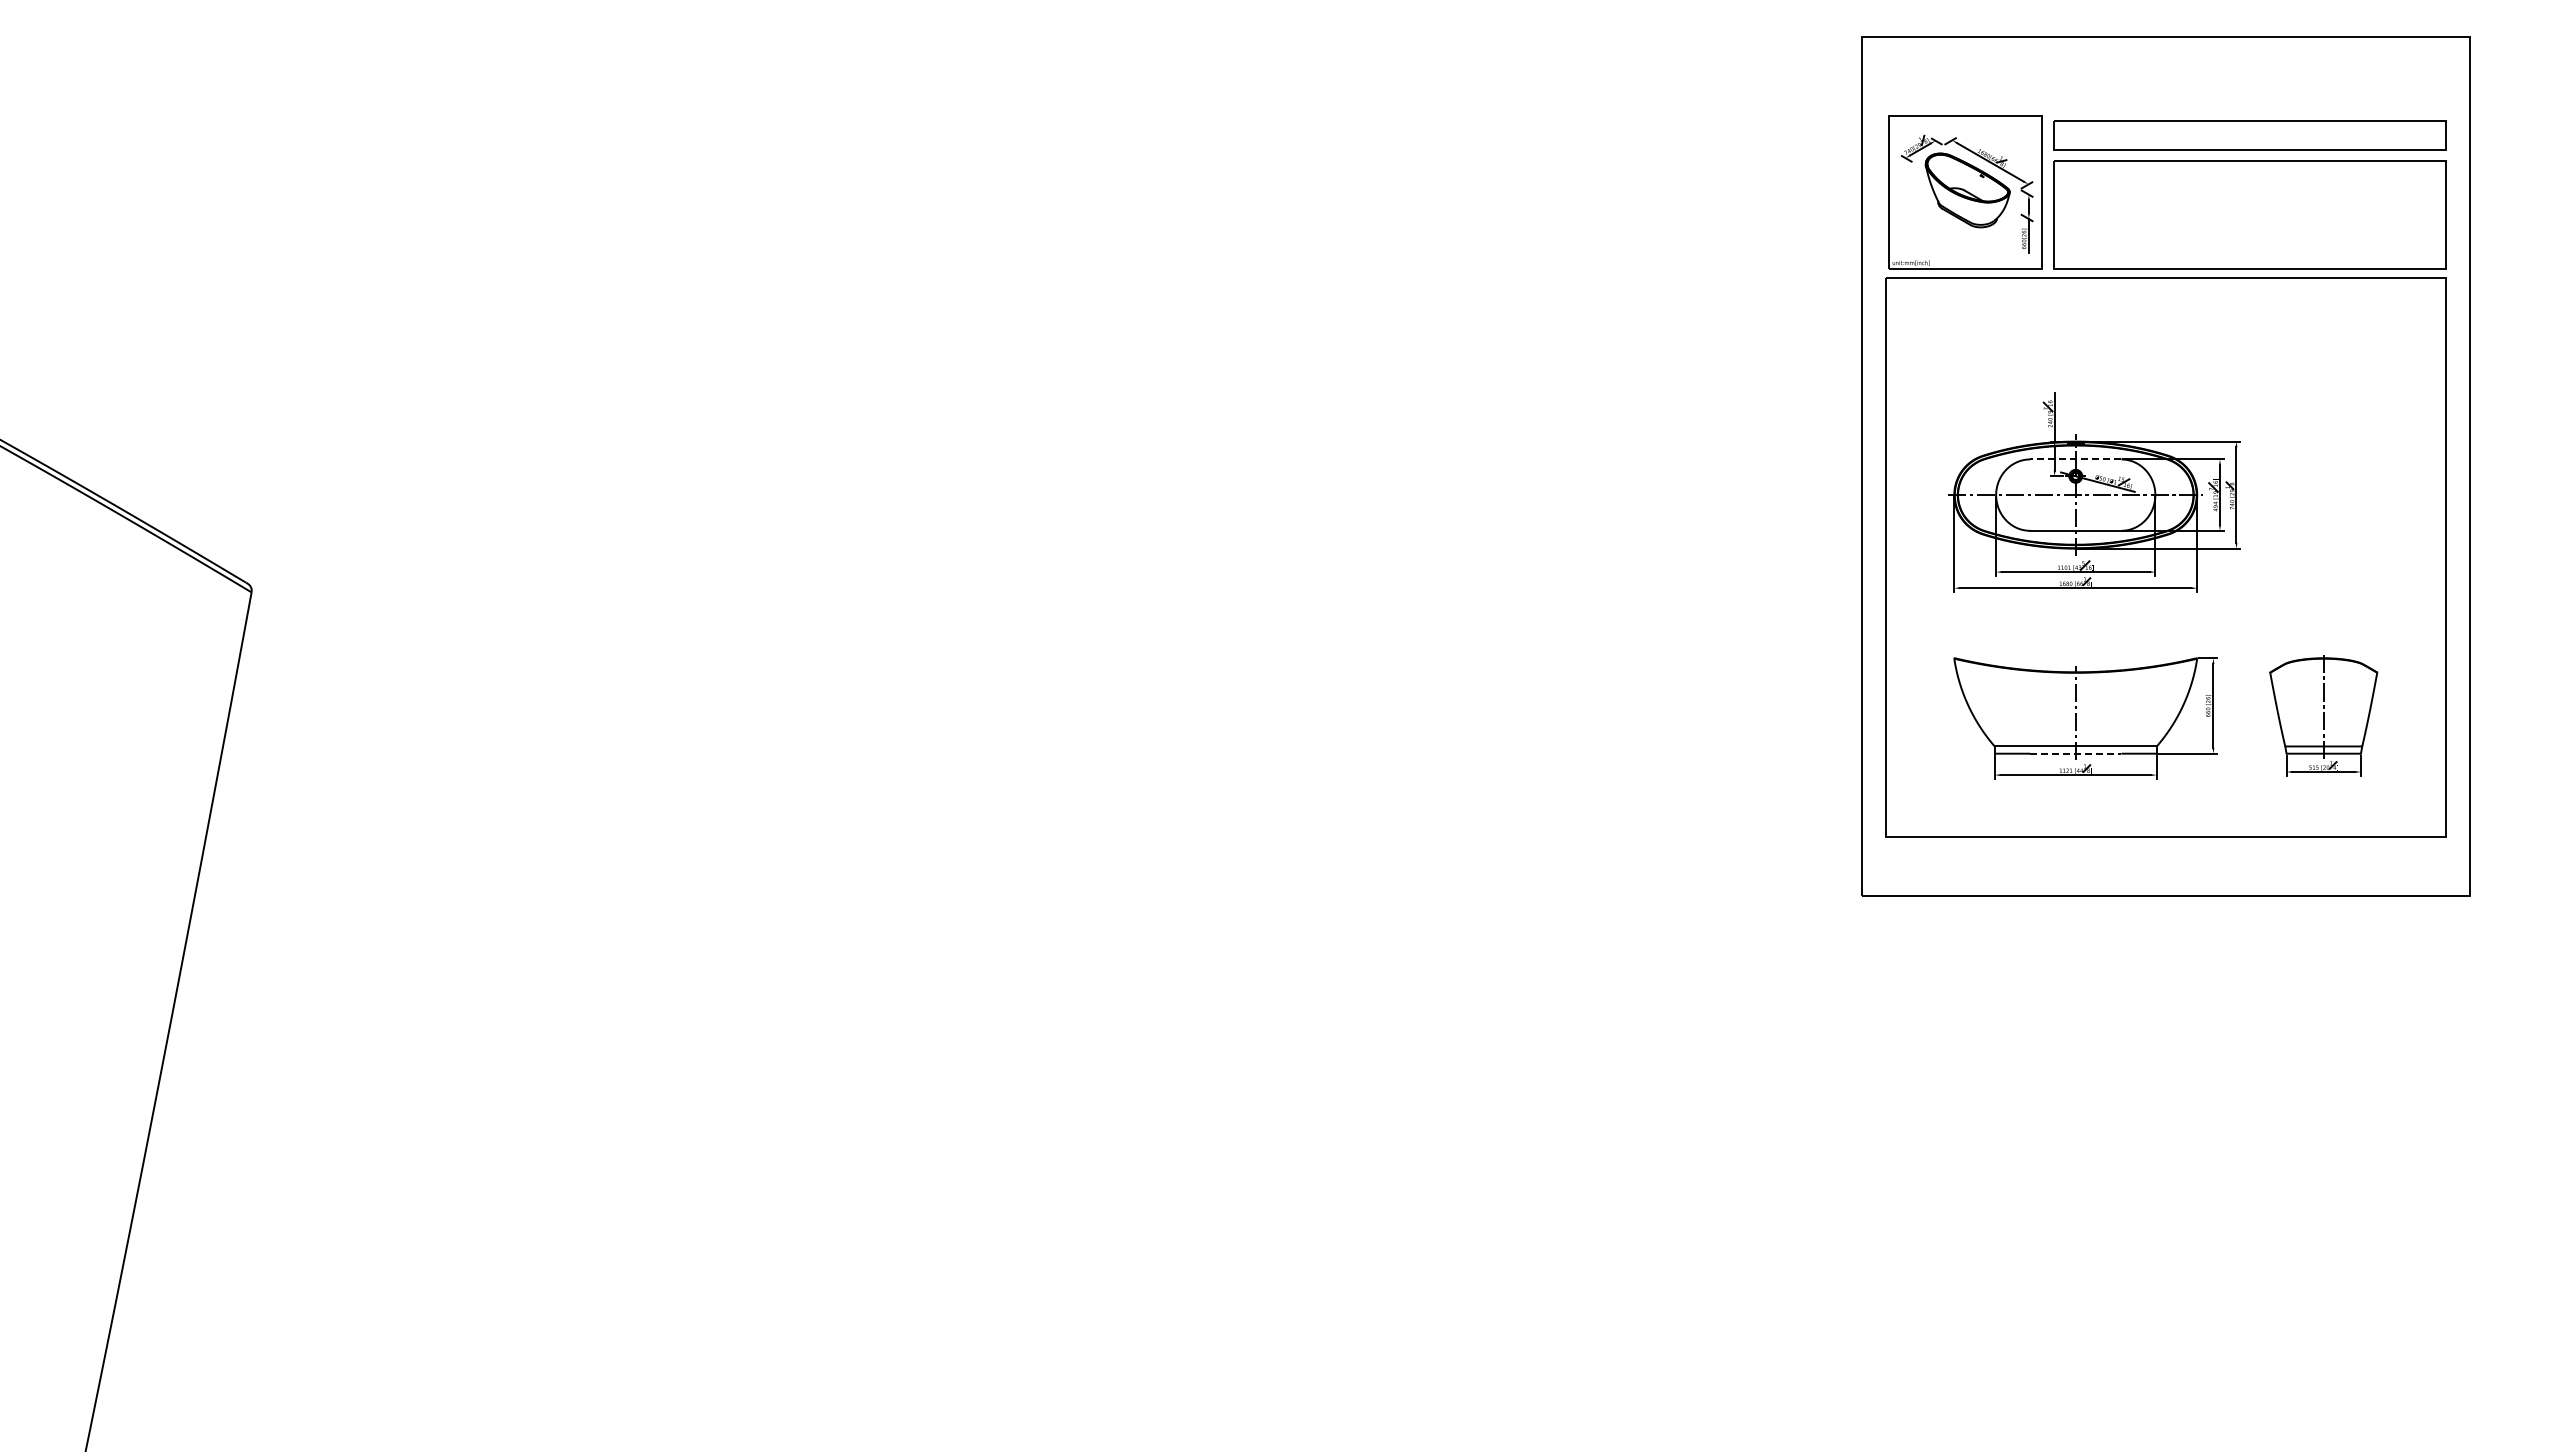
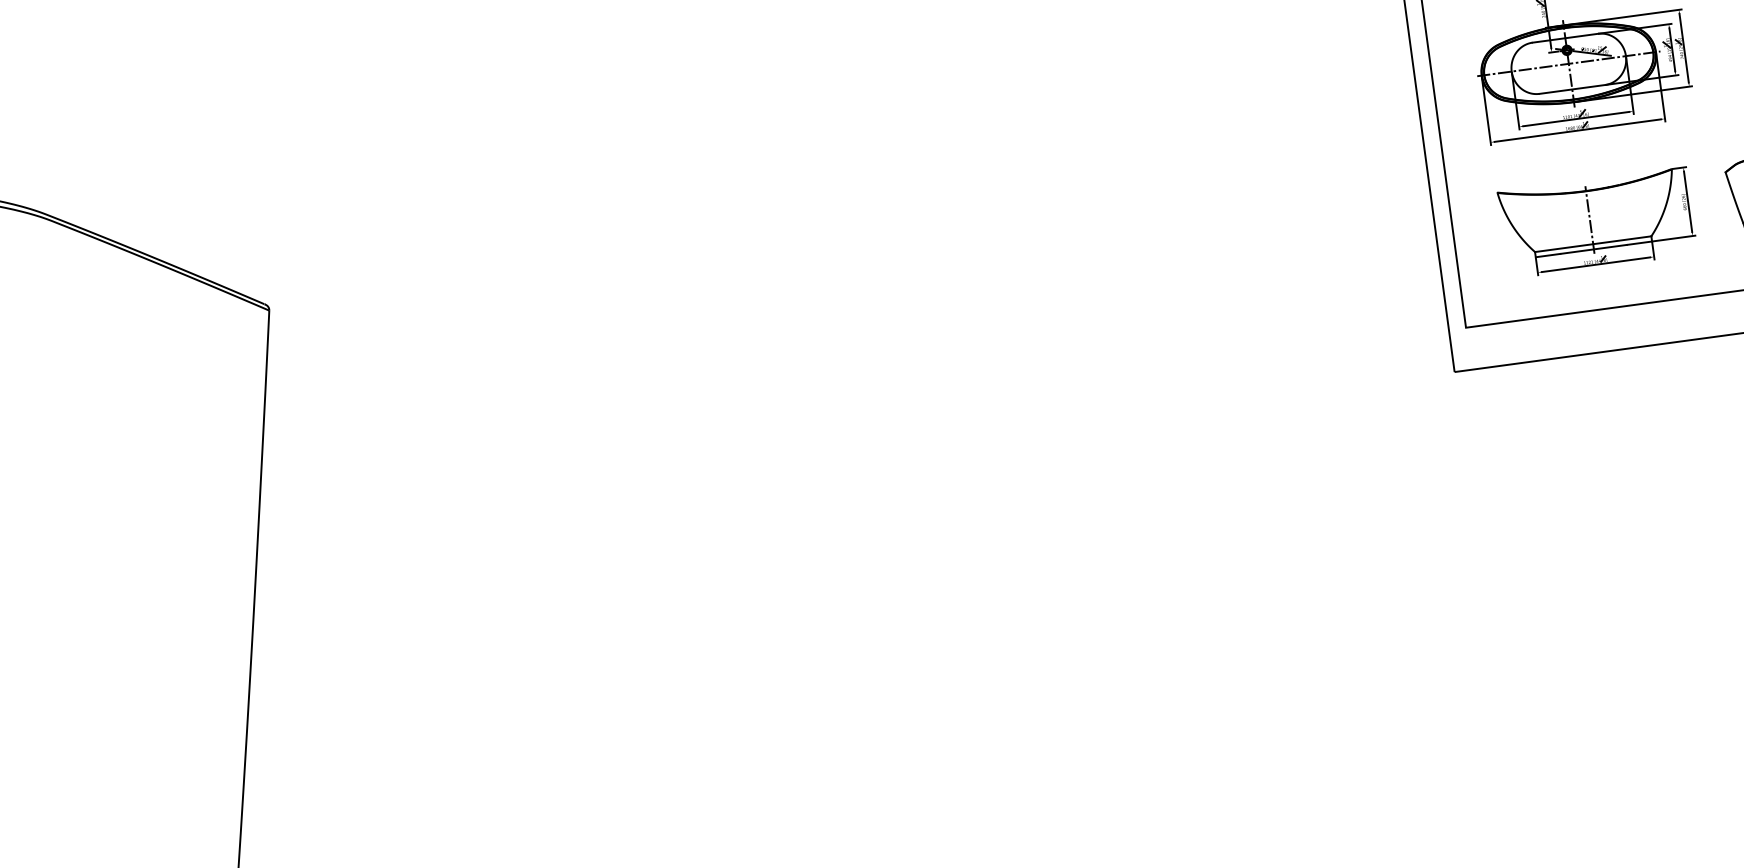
line: (2075, 459) -> (1565, 38), dashed -> solid
line: (2075, 753) -> (1593, 249), dashed -> solid

